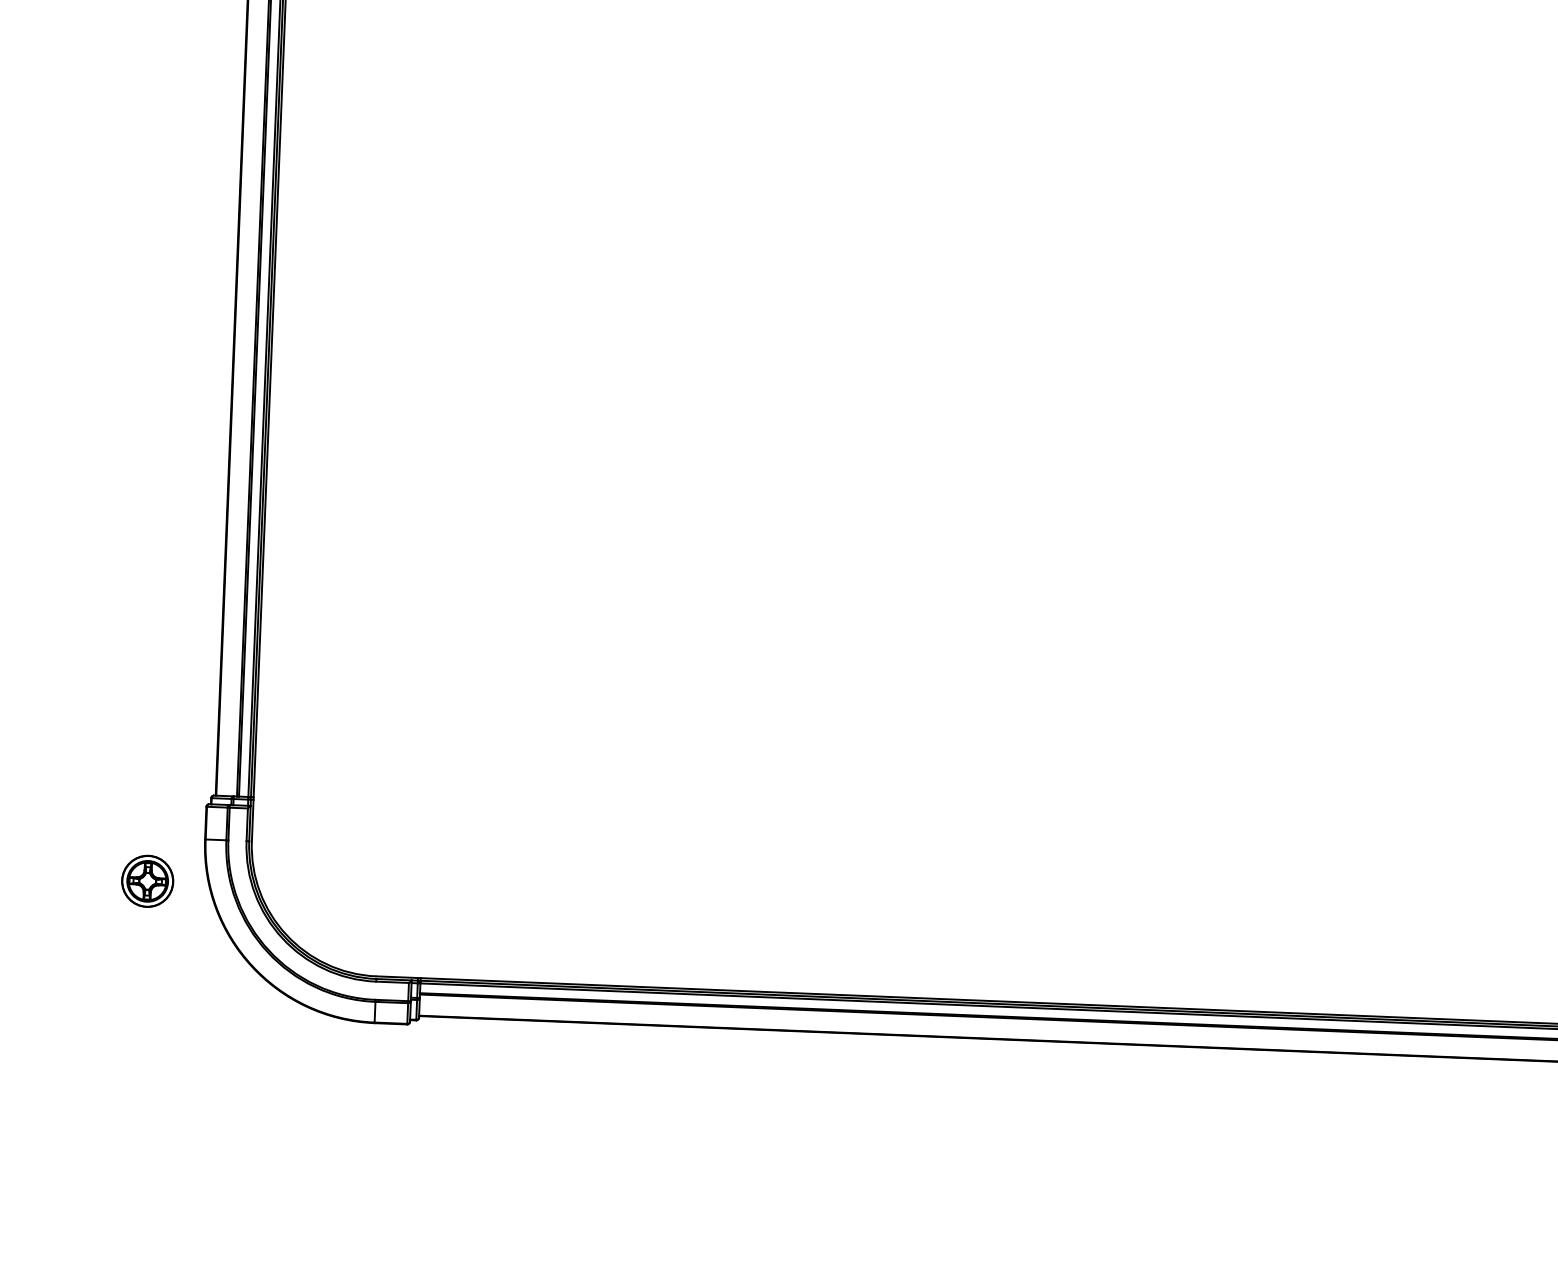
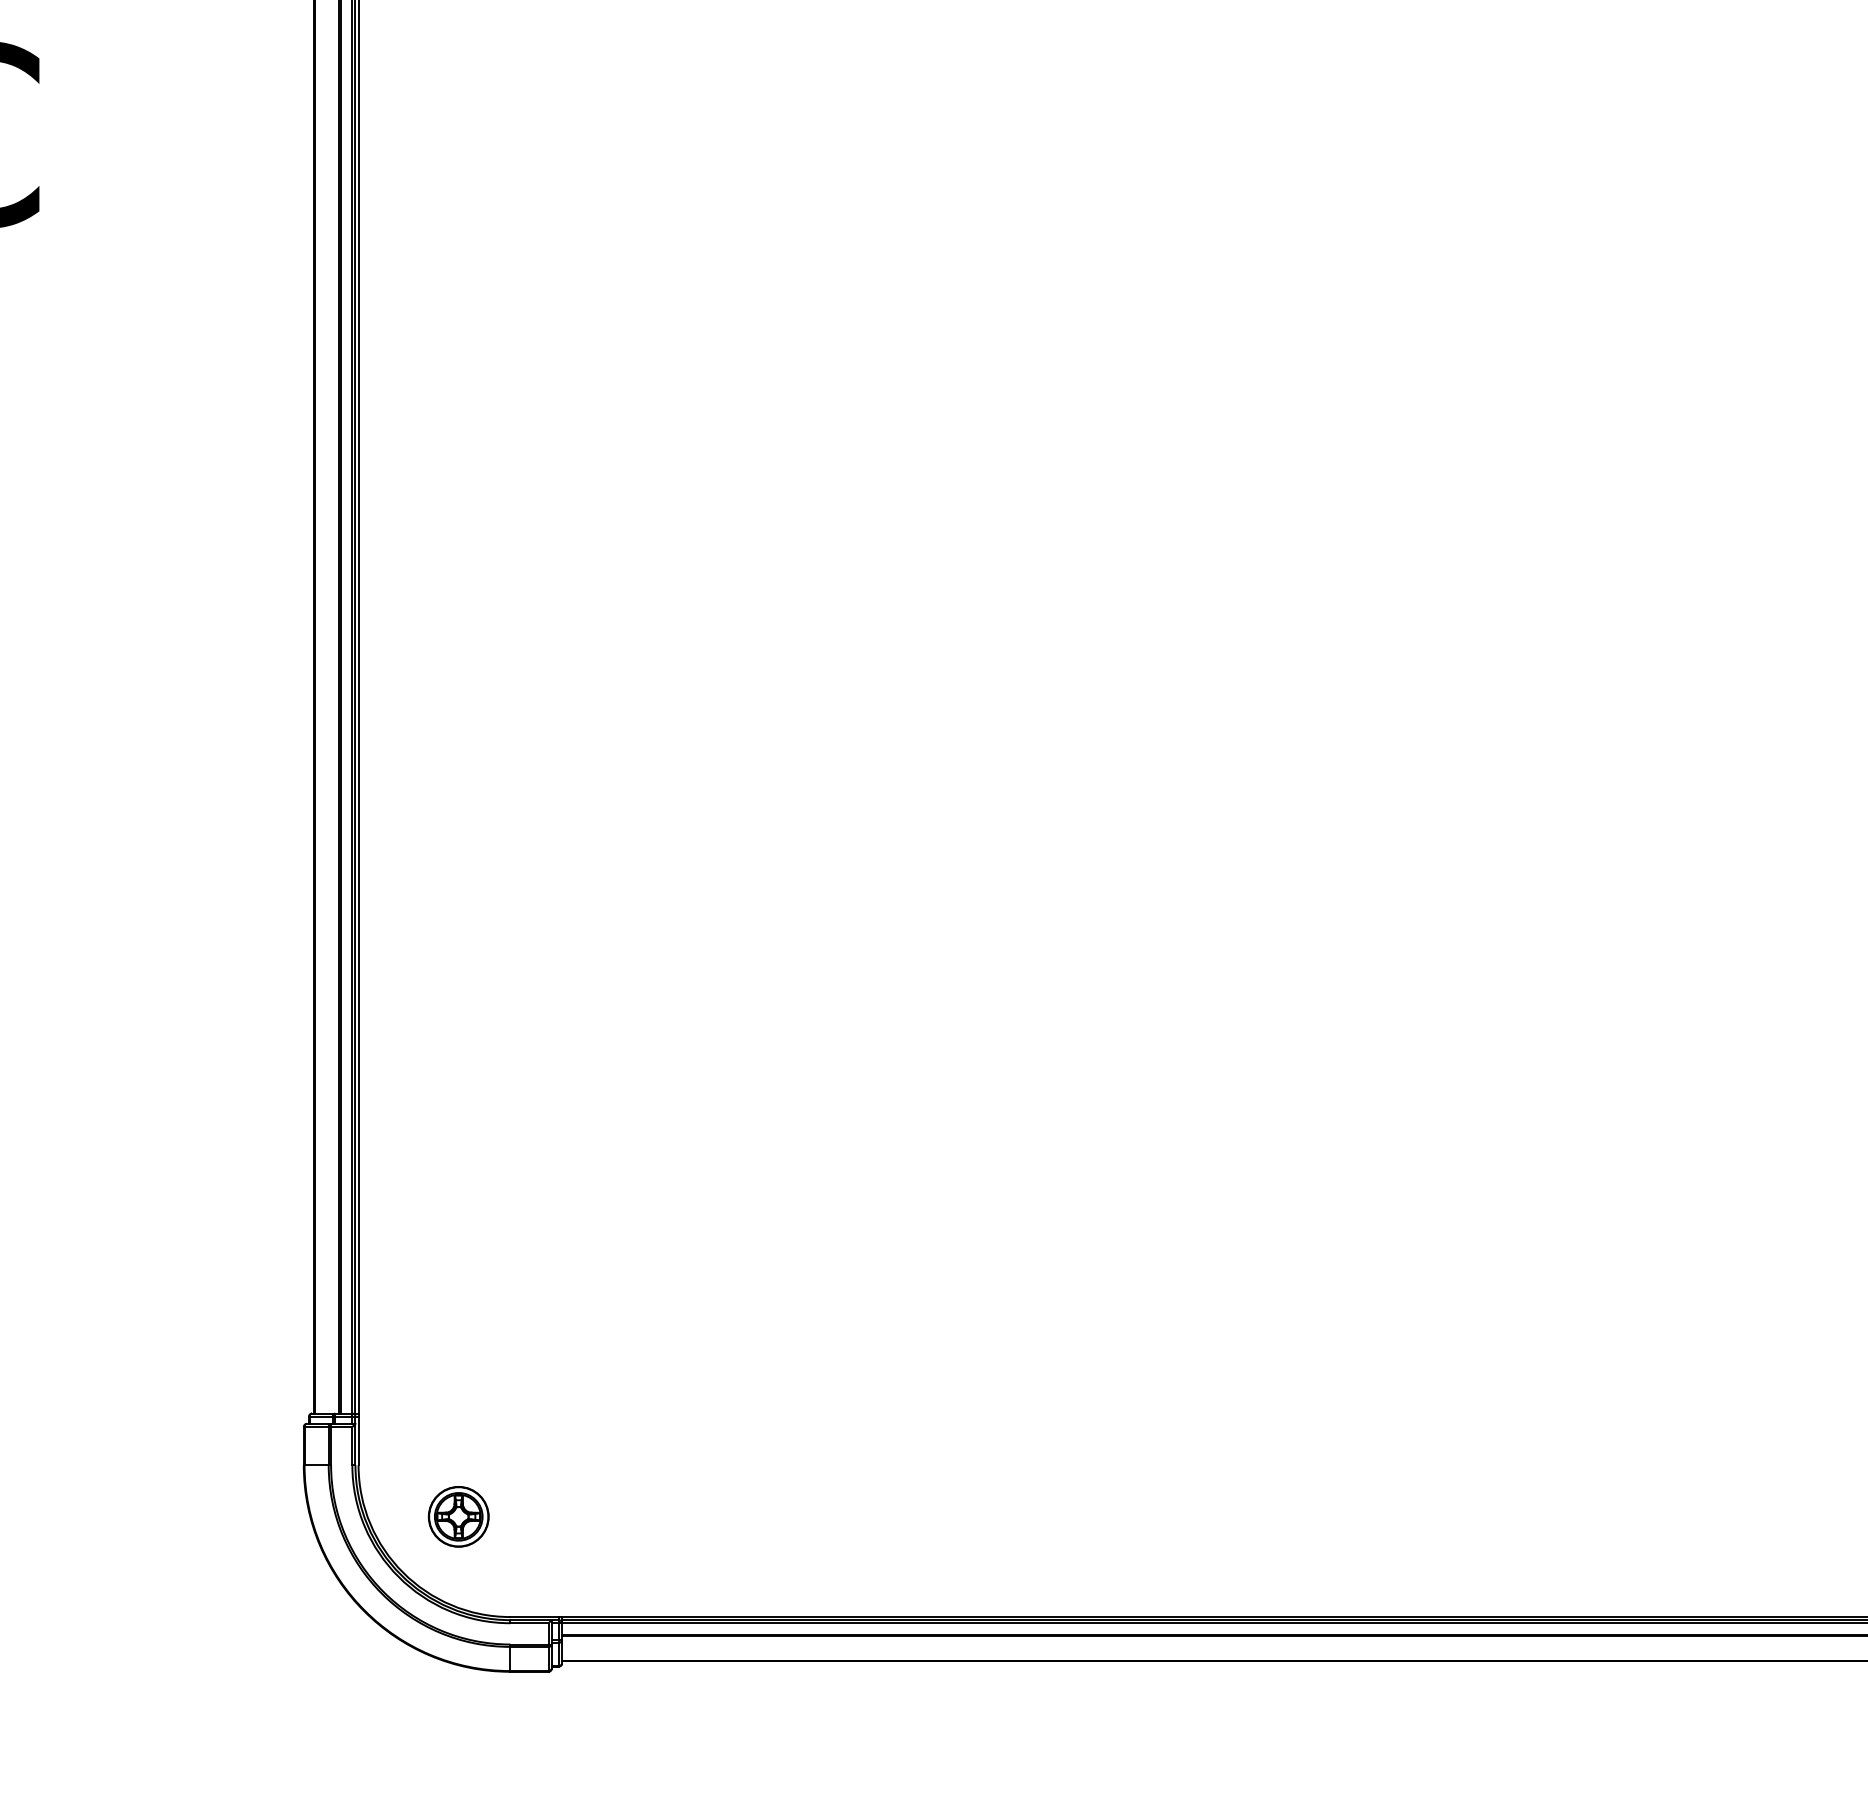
part: (147, 881) -> (458, 1516), moved

